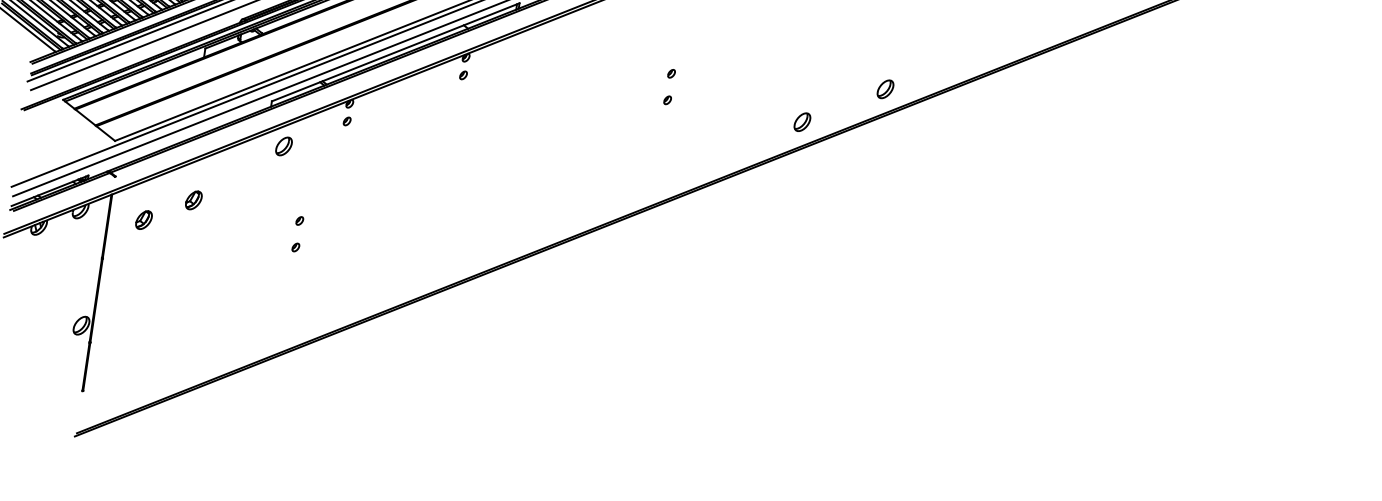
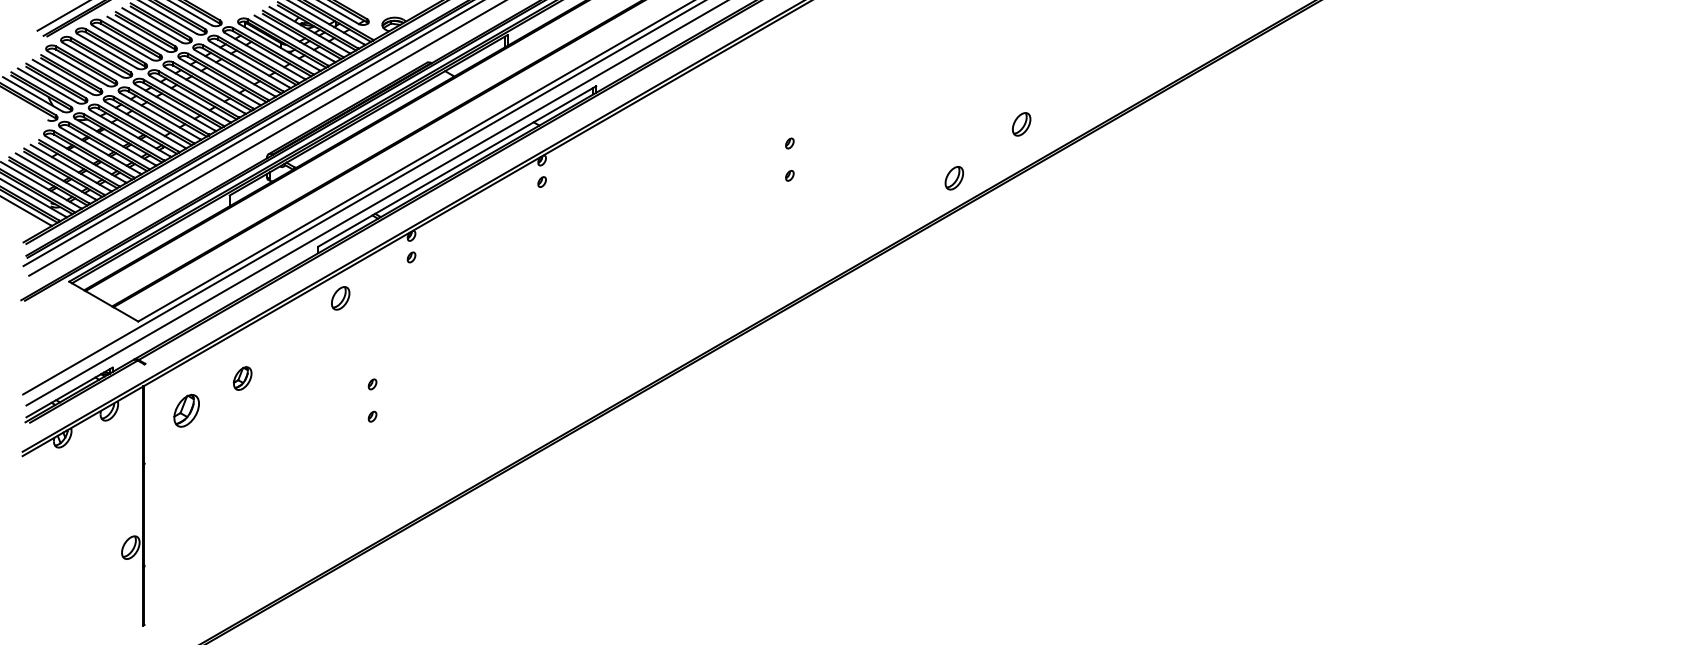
part: (885, 89) -> (1021, 124), moved
part: (143, 219) -> (186, 410), size x1.4

